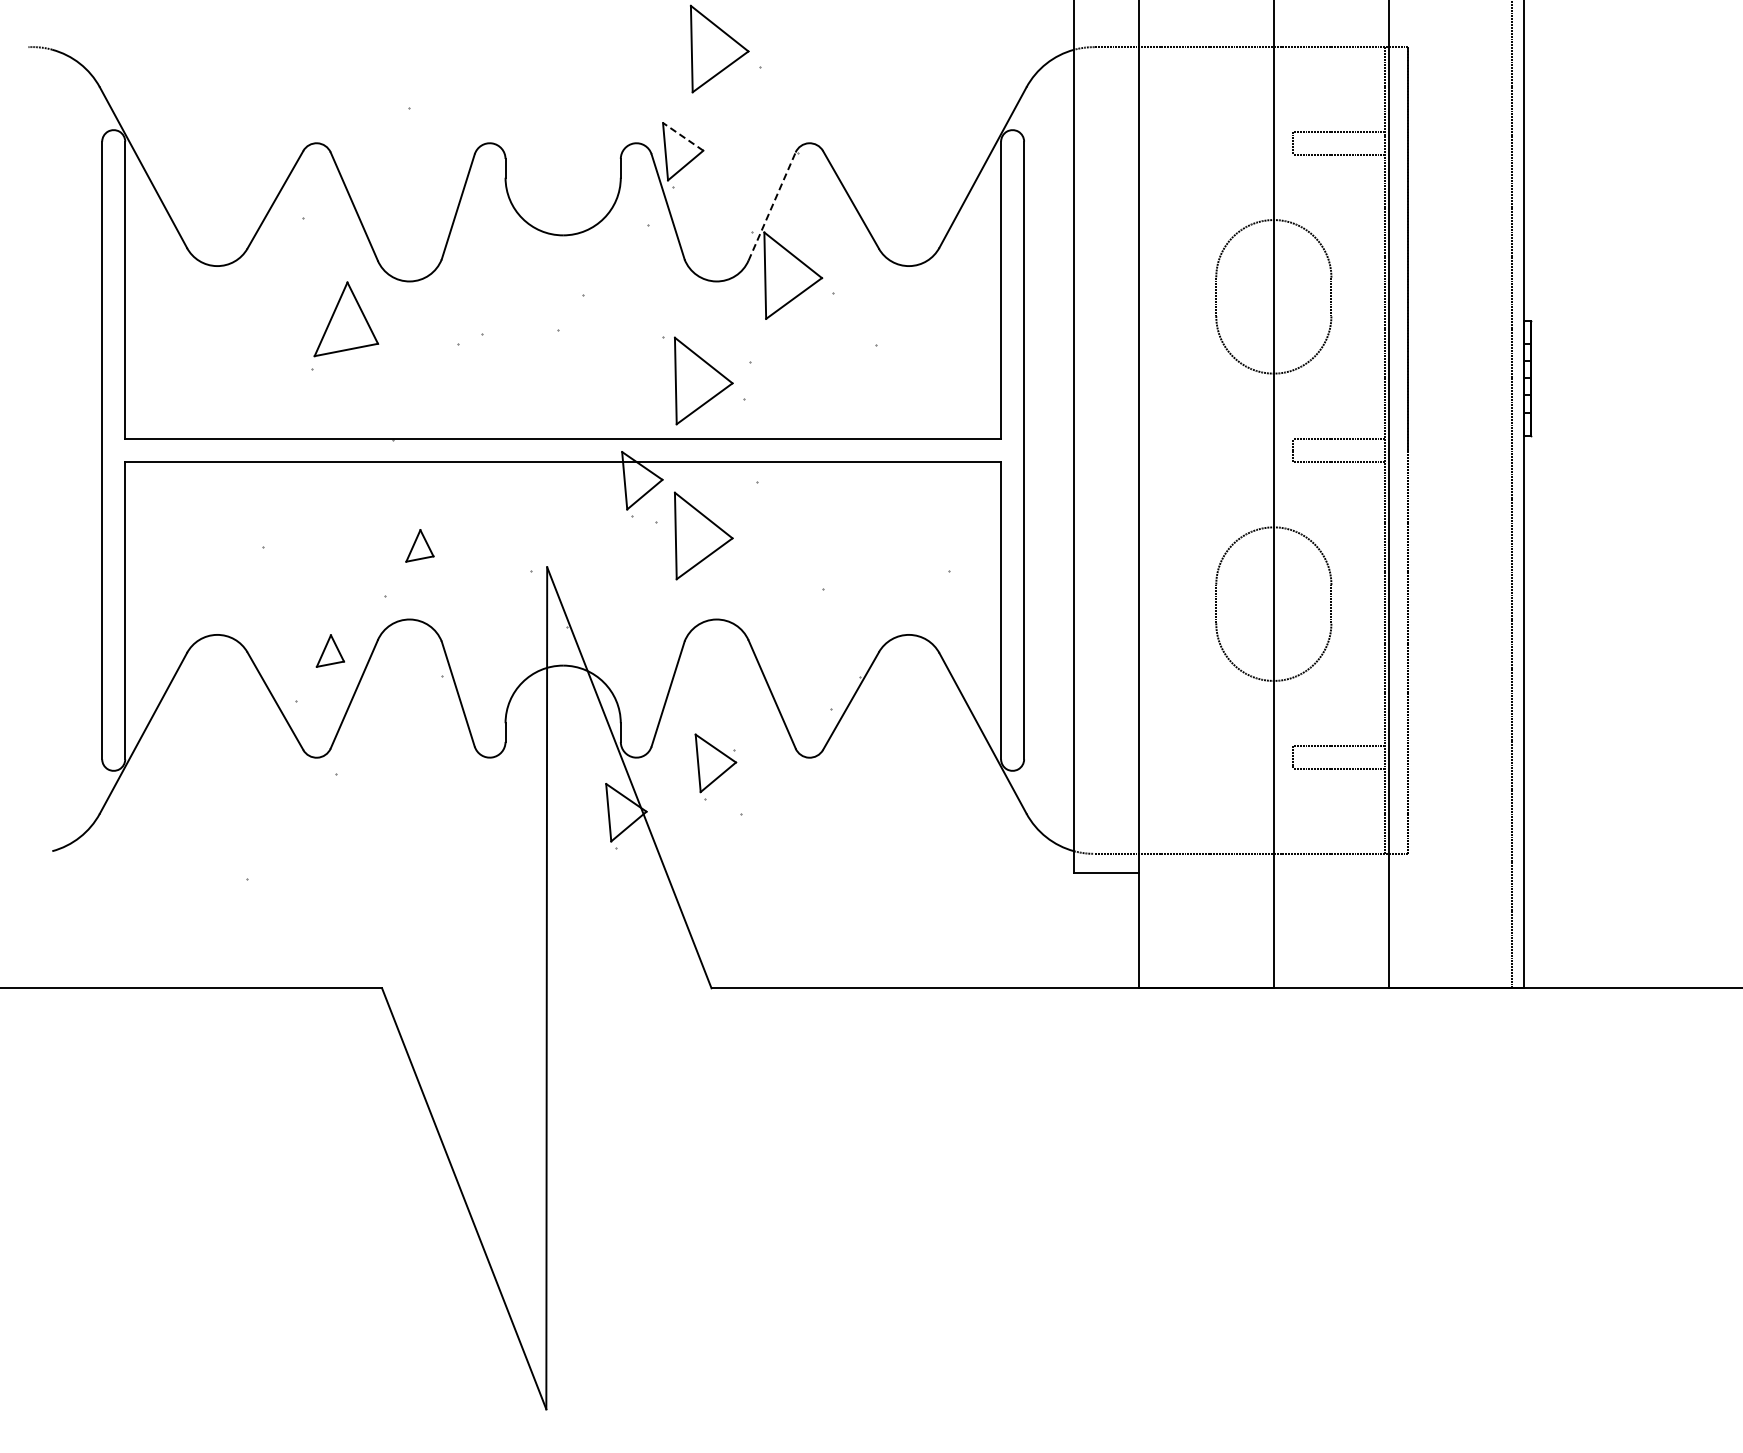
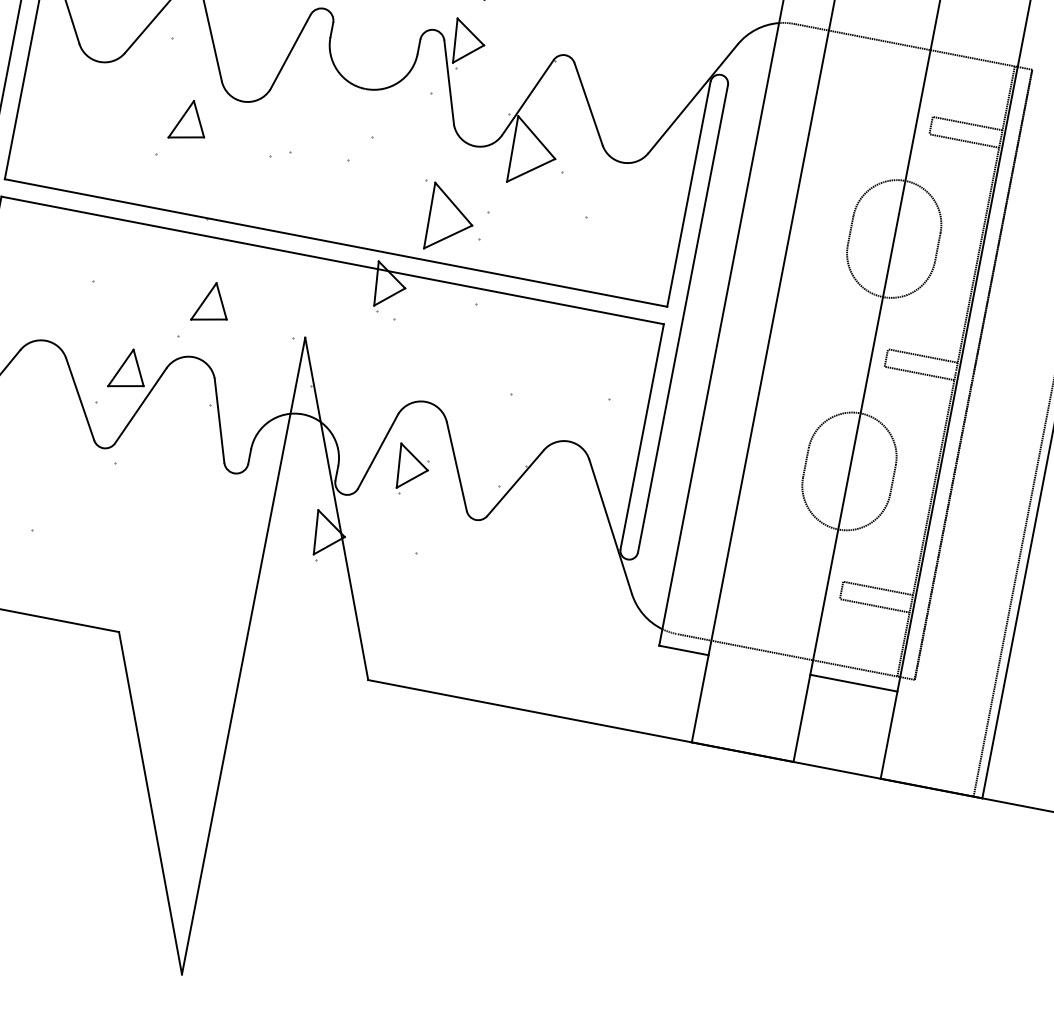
line: (682, 136) -> (470, 31), dashed -> solid
line: (772, 206) -> (528, 97), dashed -> solid
part: (346, 318) -> (189, 120), size x0.71
part: (703, 535) -> (428, 336), removed
part: (419, 545) -> (211, 302), size x1.67
part: (330, 650) -> (129, 369), size x1.67
part: (715, 766) -> (411, 470), moved
line: (1331, 873) -> (853, 683), added

